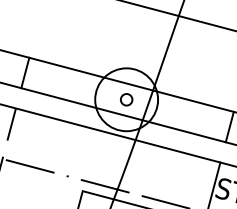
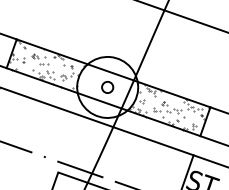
hatch: (61, 80) -> (46, 63), added
hatch: (191, 114) -> (169, 106), added

